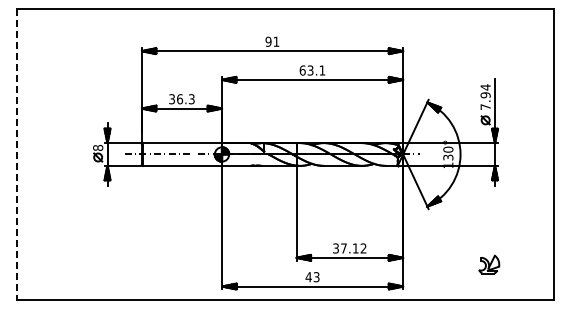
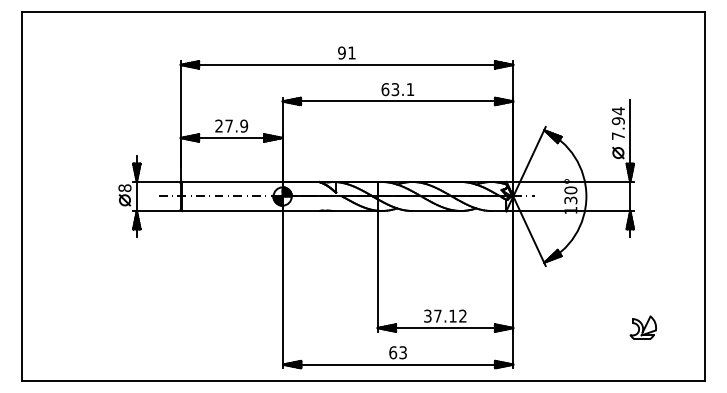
text: (181, 99) -> (231, 126), 36.3 -> 27.9
line: (17, 154) -> (22, 196), dashed -> solid
part: (489, 264) -> (643, 327), moved
text: (308, 277) -> (392, 353), 43 -> 63

